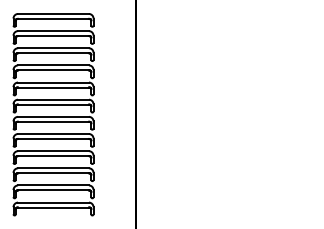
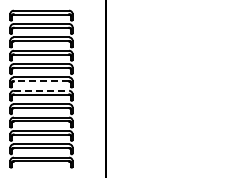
line: (53, 104) -> (41, 81), solid -> dashed
line: (53, 116) -> (41, 90), solid -> dashed

